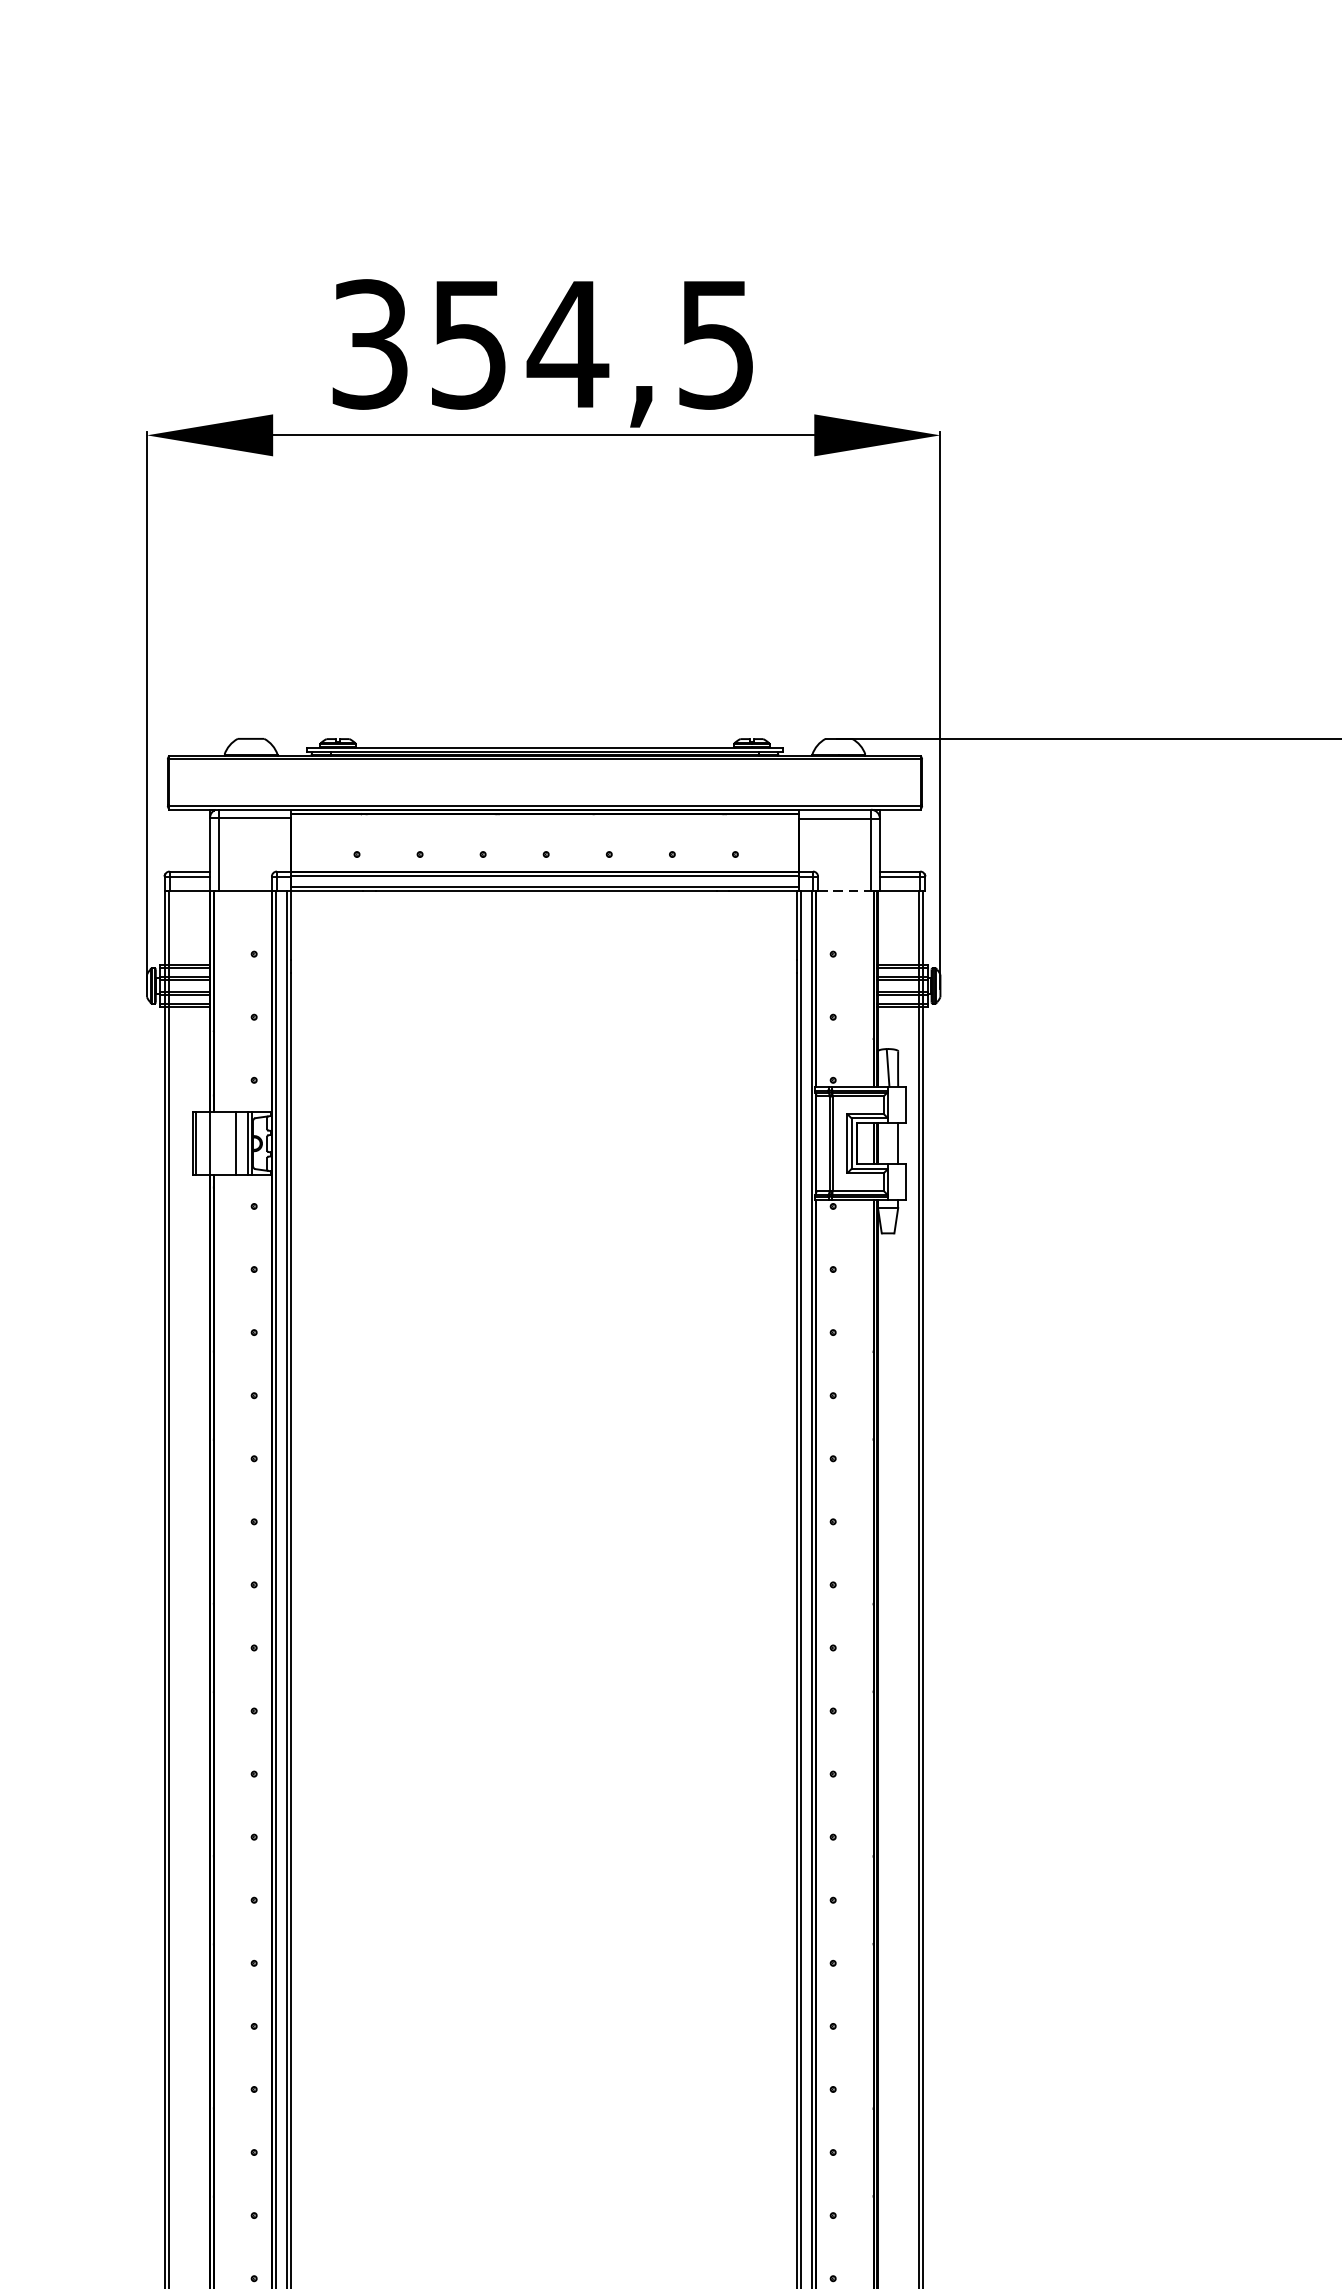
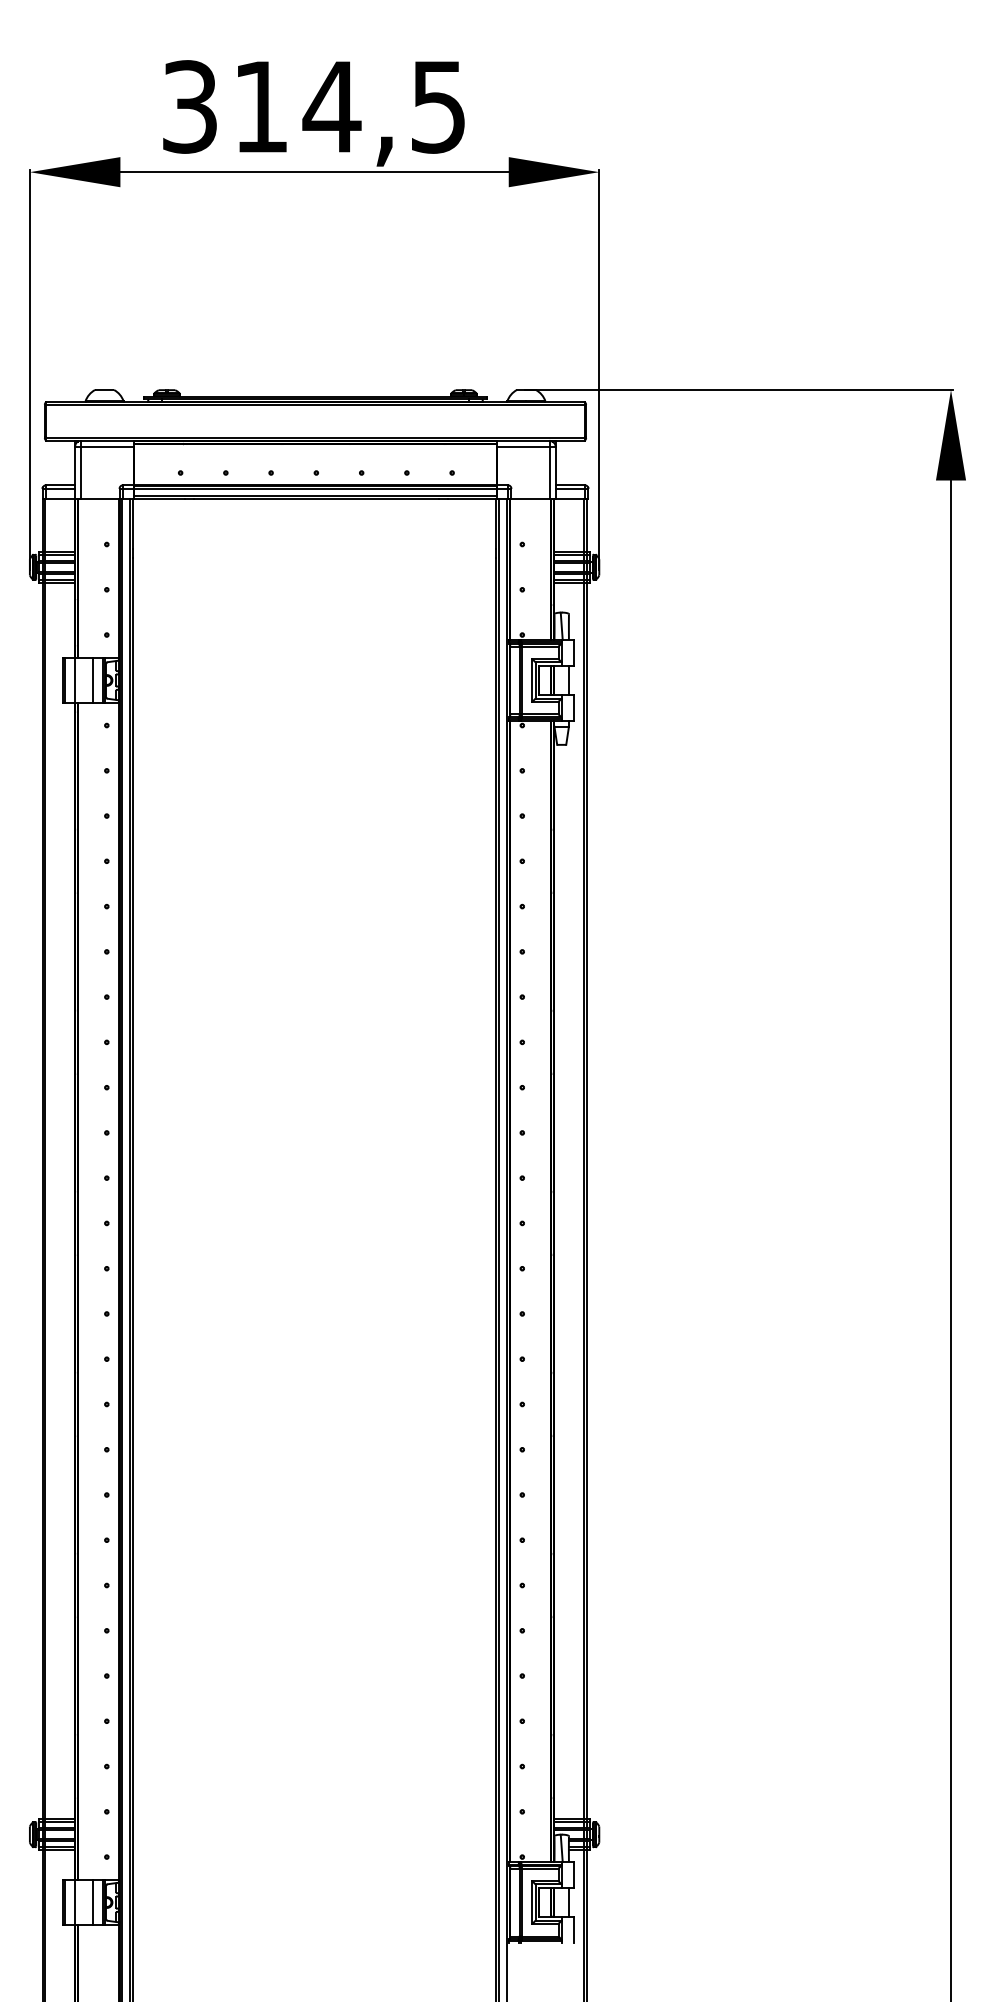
text: (468, 345) -> (260, 107), 354,5 -> 314,5
line: (844, 891) -> (530, 499), dashed -> solid

